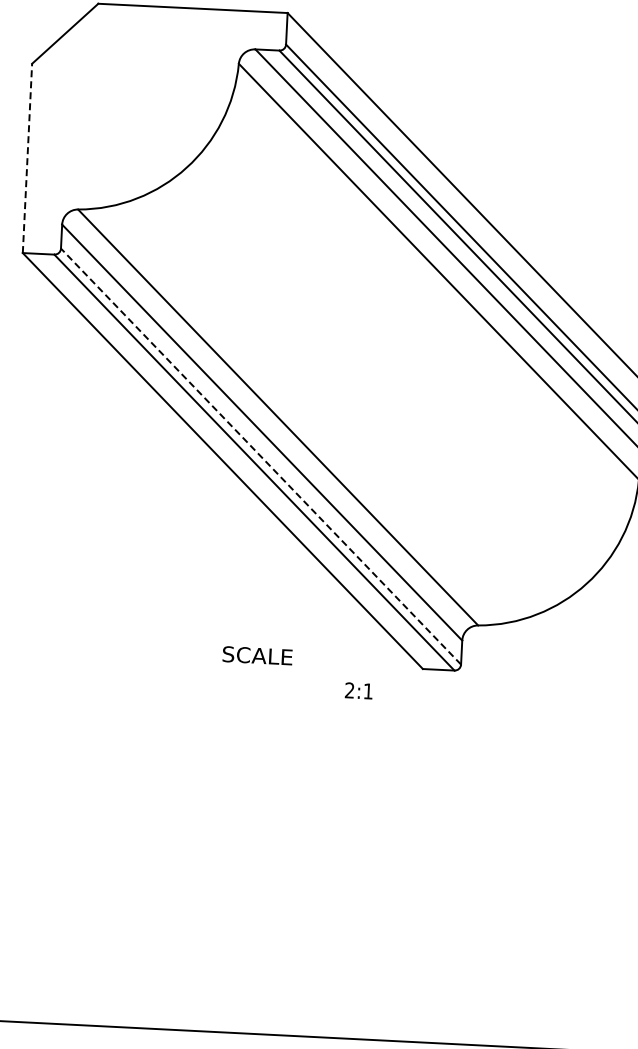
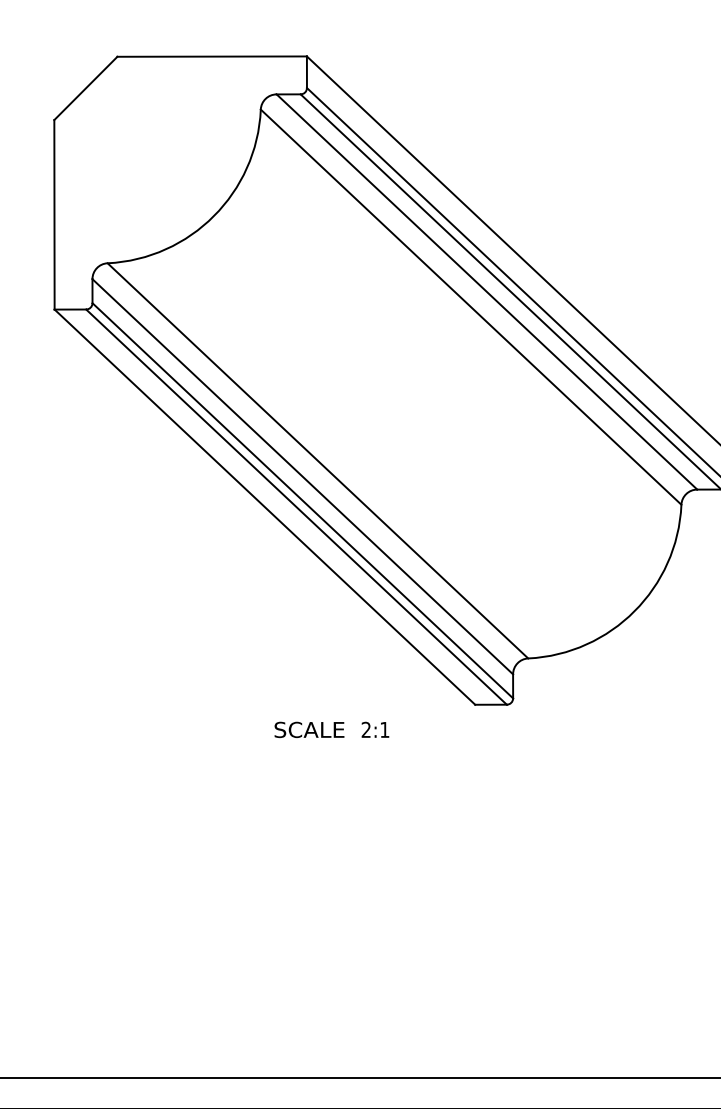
line: (27, 158) -> (54, 214), dashed -> solid
line: (260, 456) -> (302, 500), dashed -> solid
text: (257, 655) -> (309, 729), moved
text: (358, 690) -> (375, 729), moved

